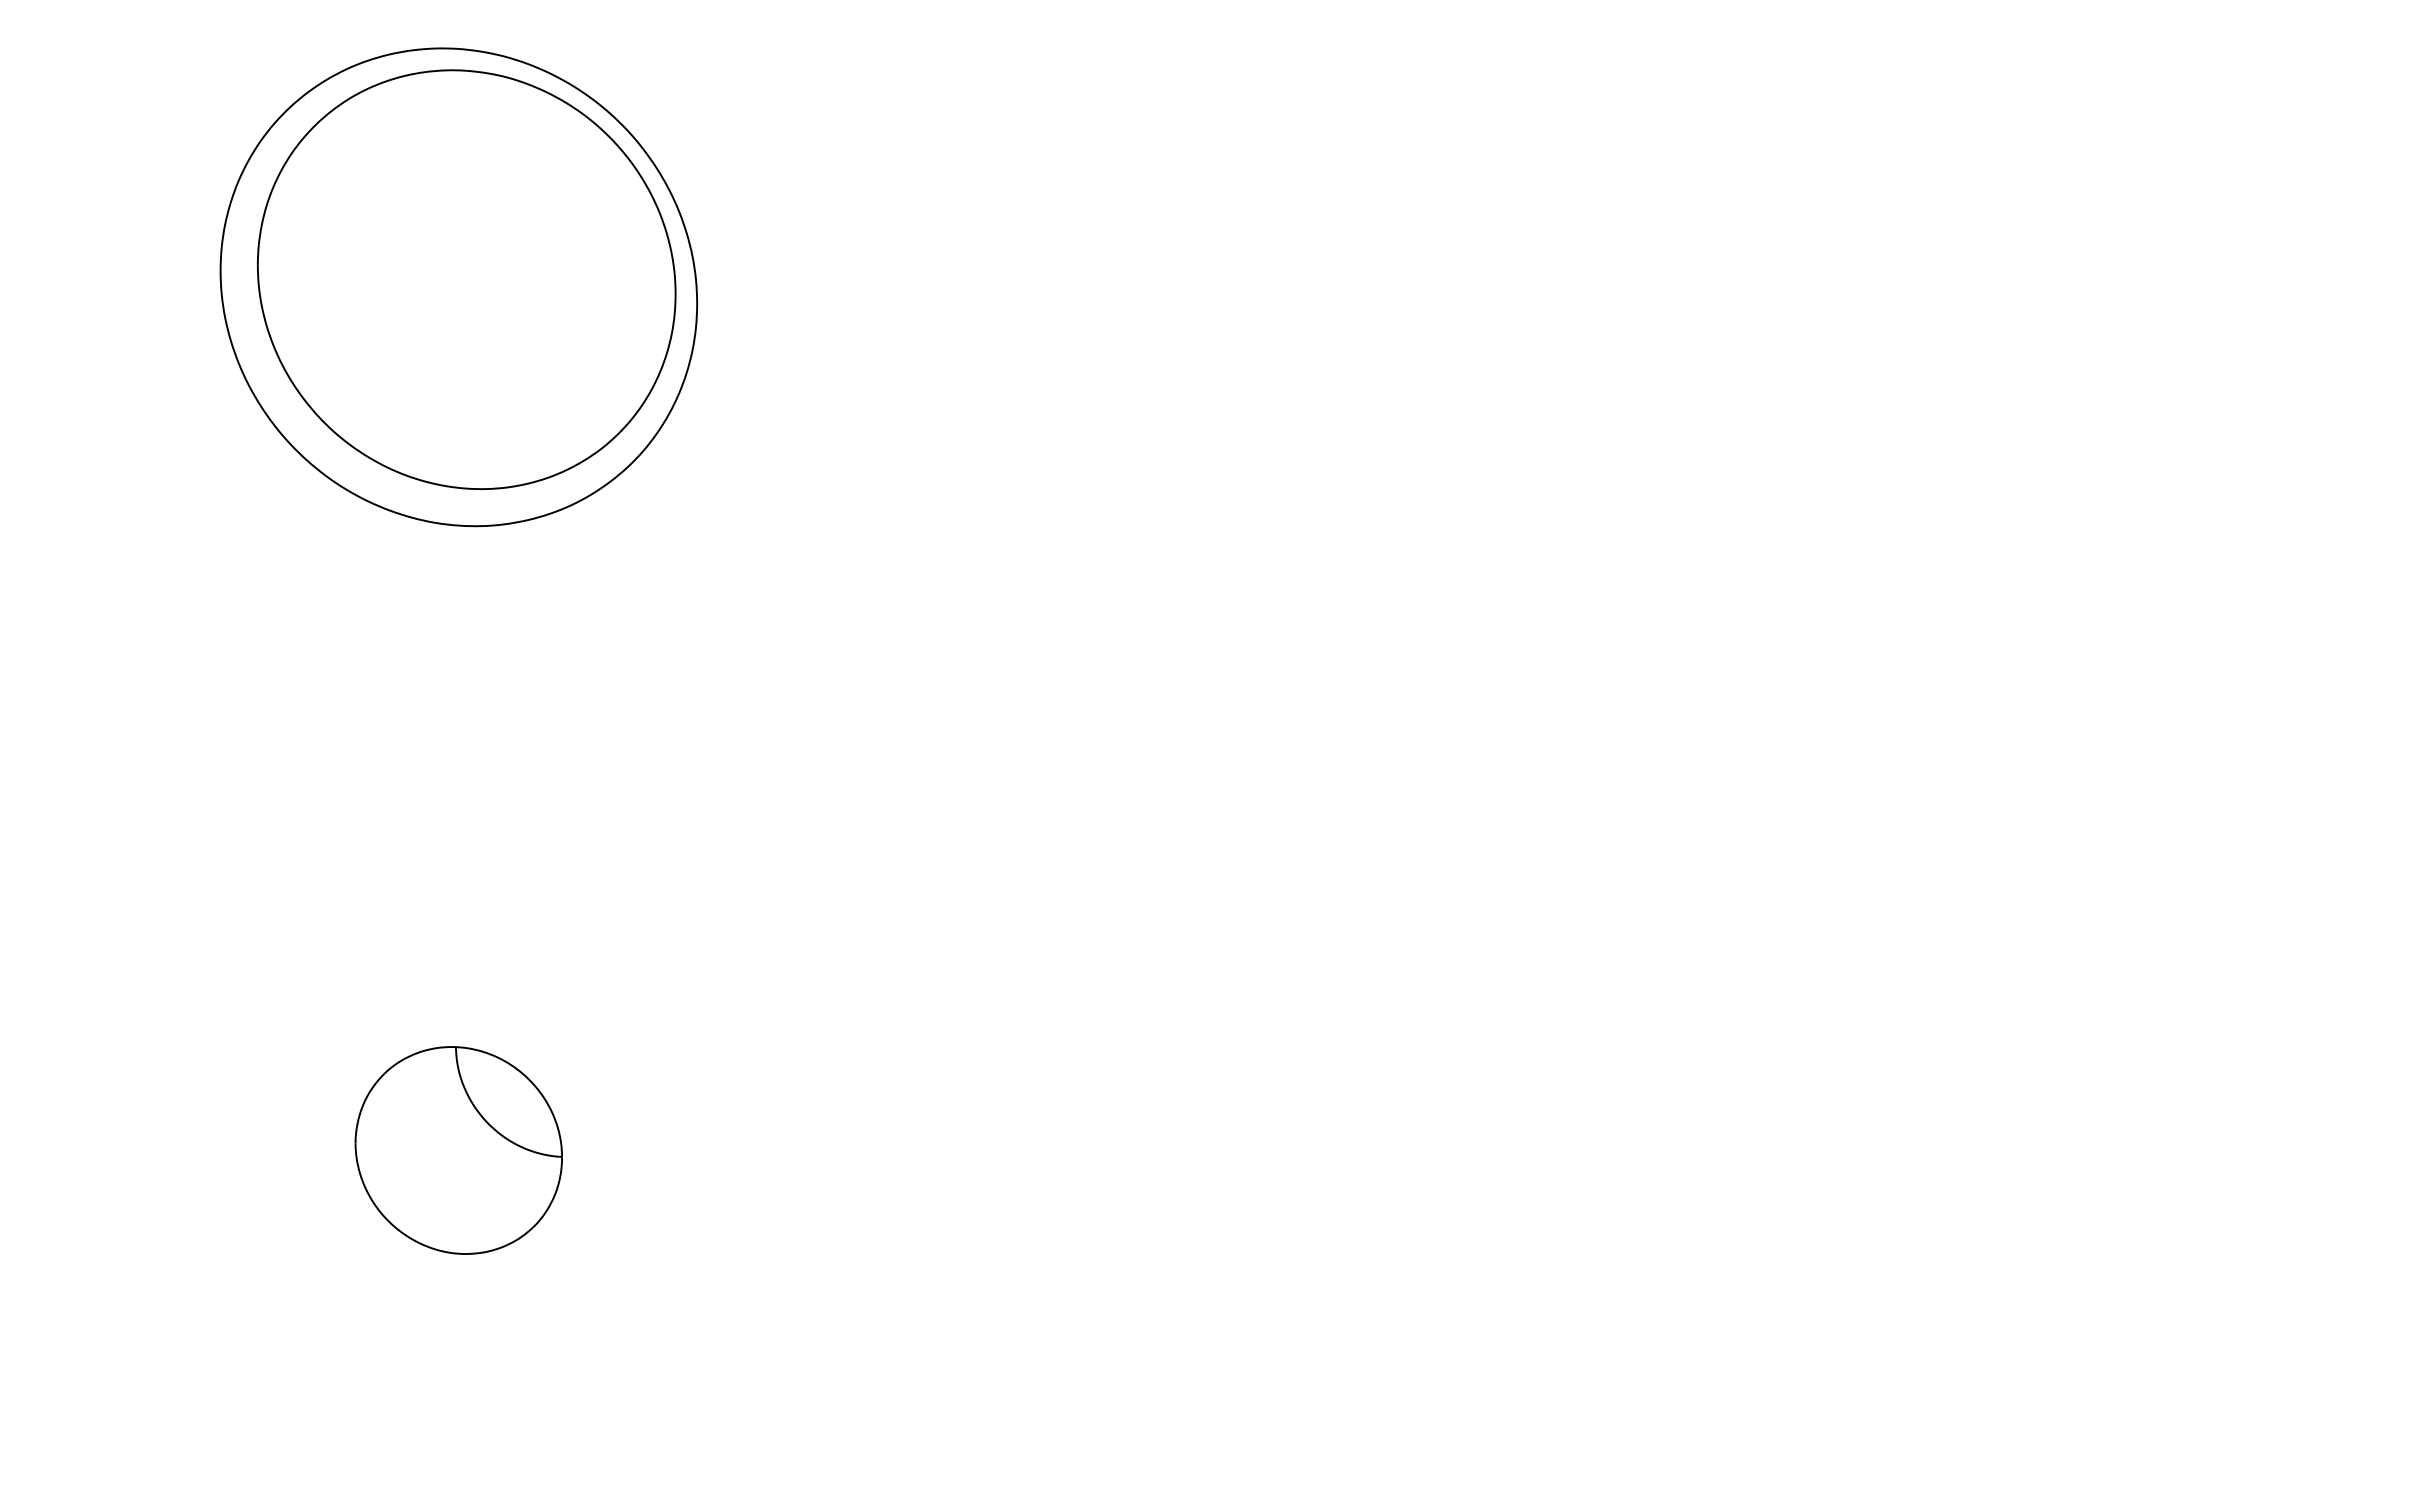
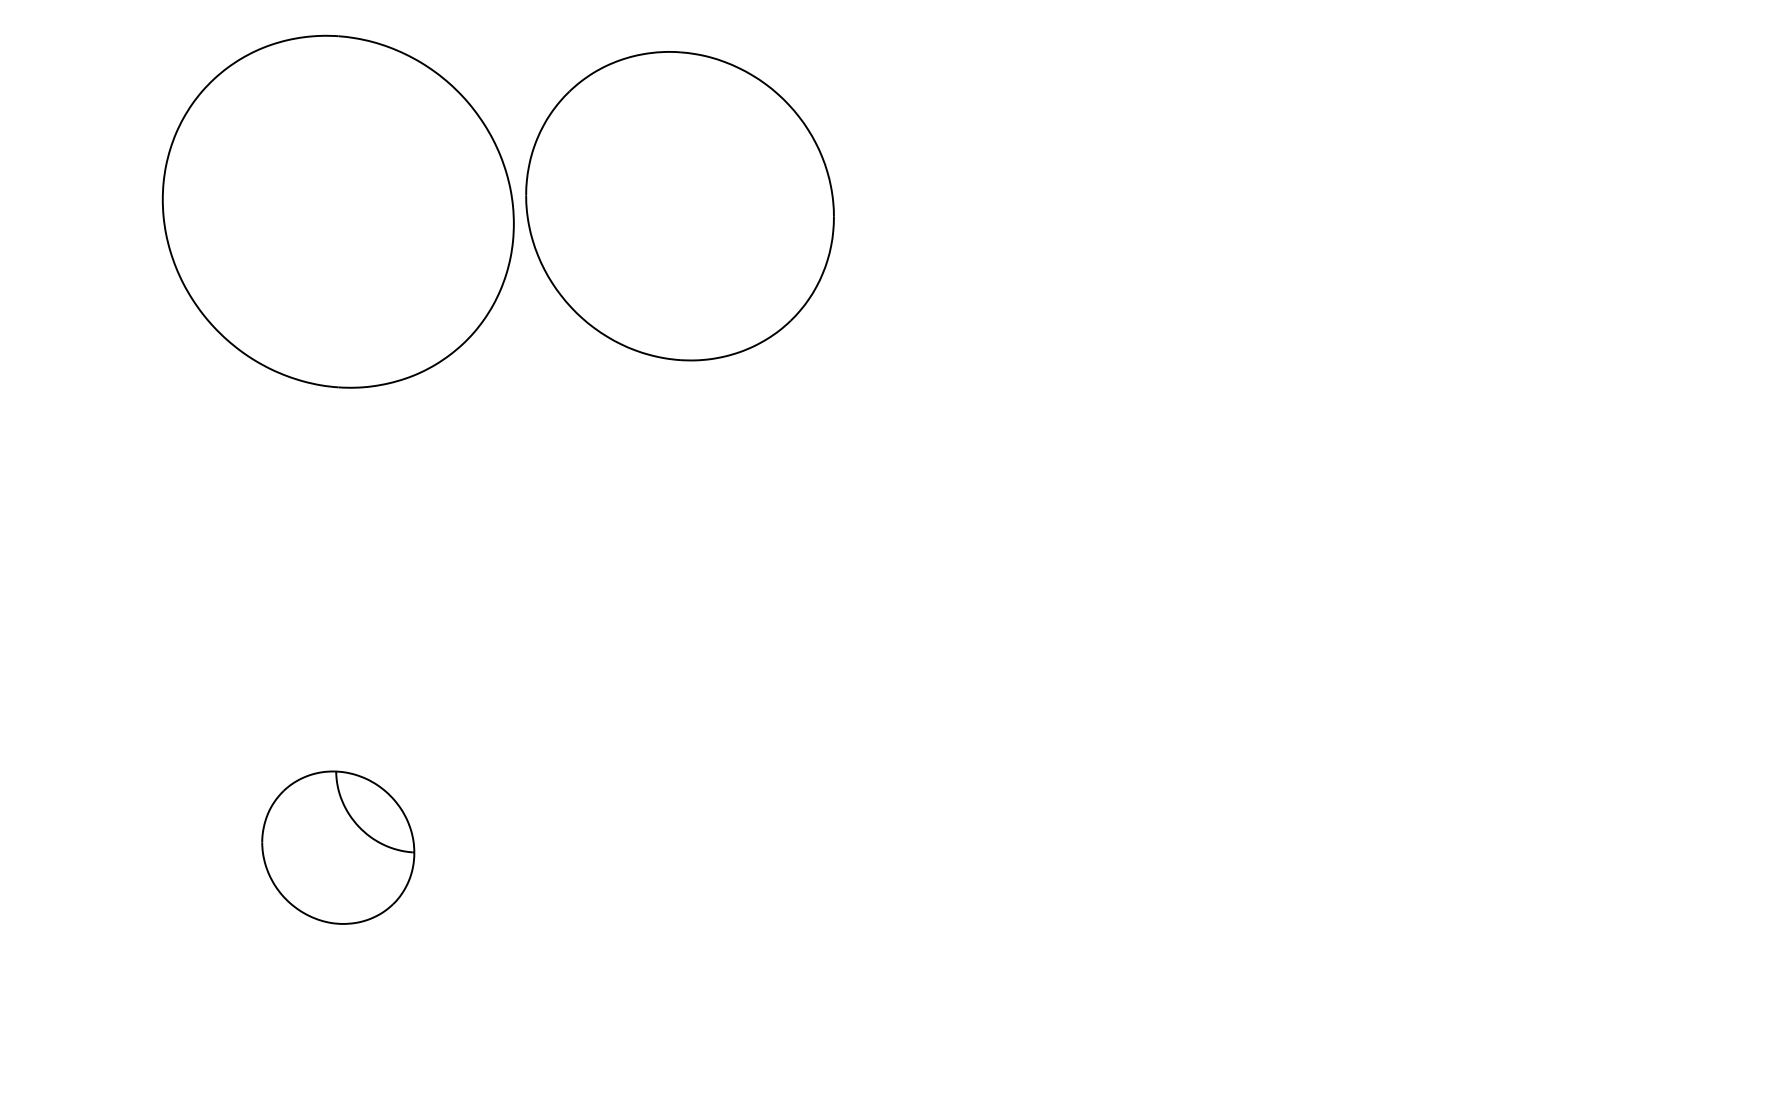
part: (466, 279) -> (679, 206), moved

